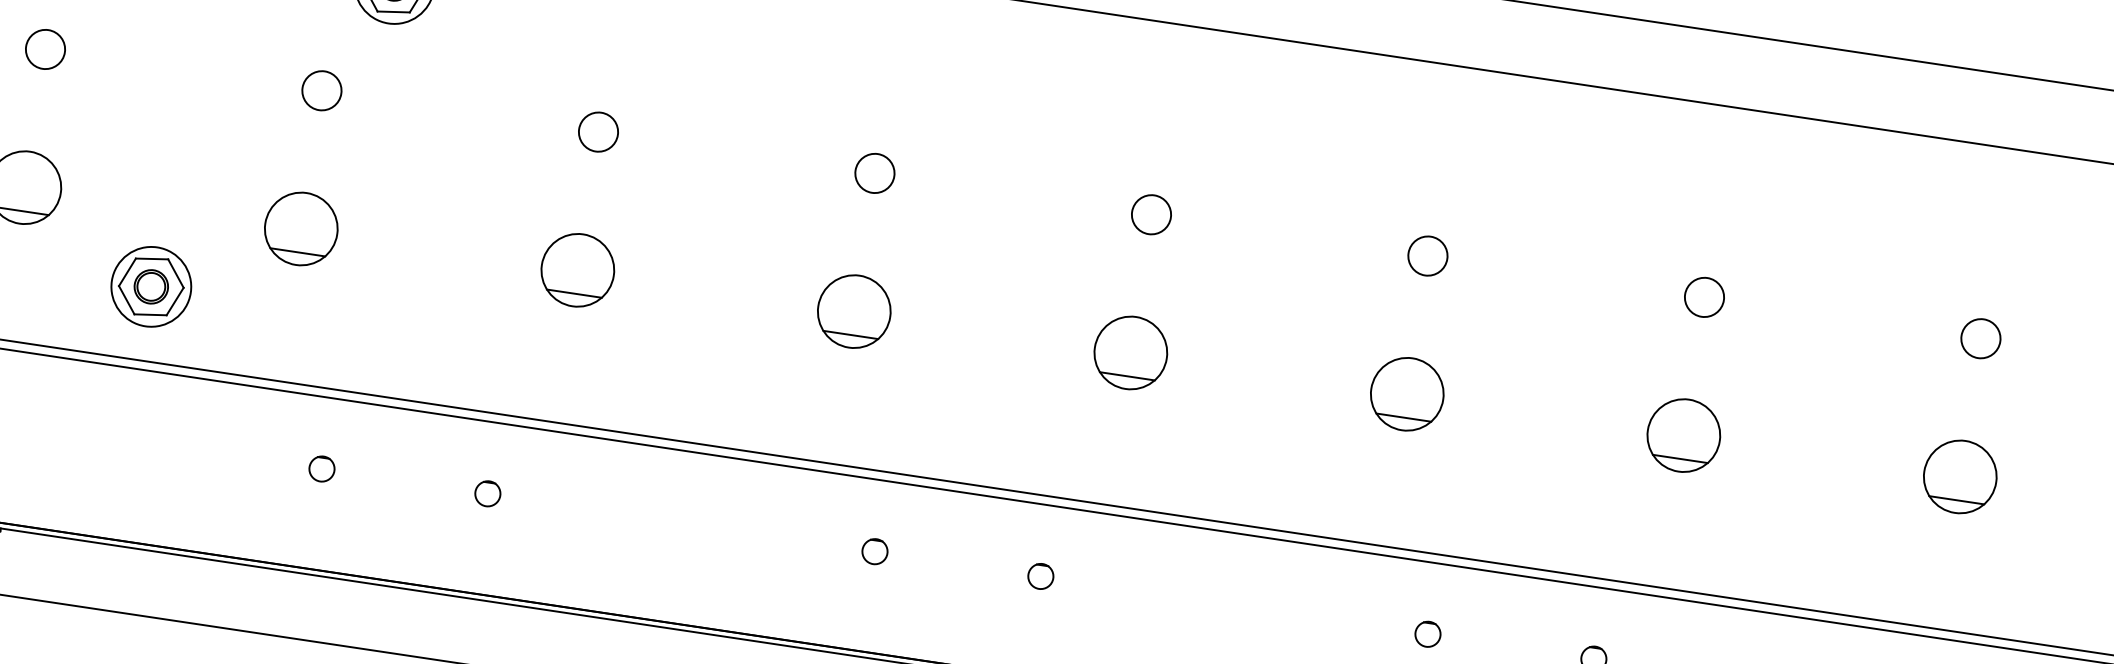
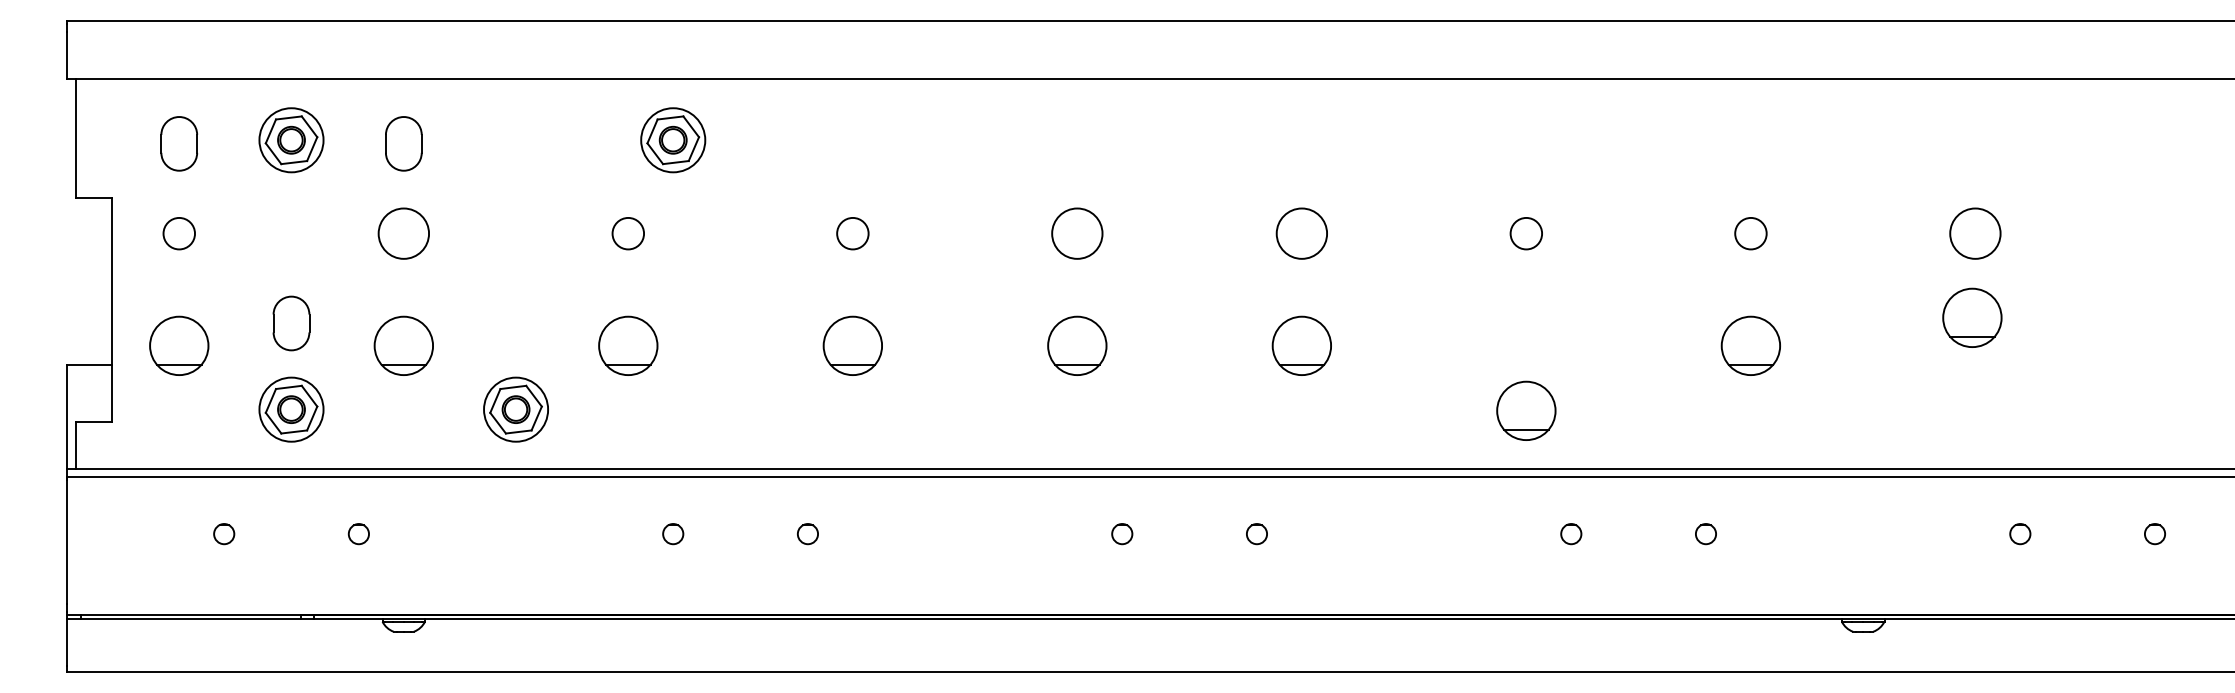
circle: (45, 49) -> (403, 233), size x1.6
circle: (875, 173) -> (1077, 233), size x1.6
circle: (1151, 214) -> (1301, 233), size x1.6
circle: (1981, 338) -> (1975, 233), size x1.6
part: (1407, 393) -> (1526, 410), moved
part: (1960, 476) -> (1972, 317), moved

